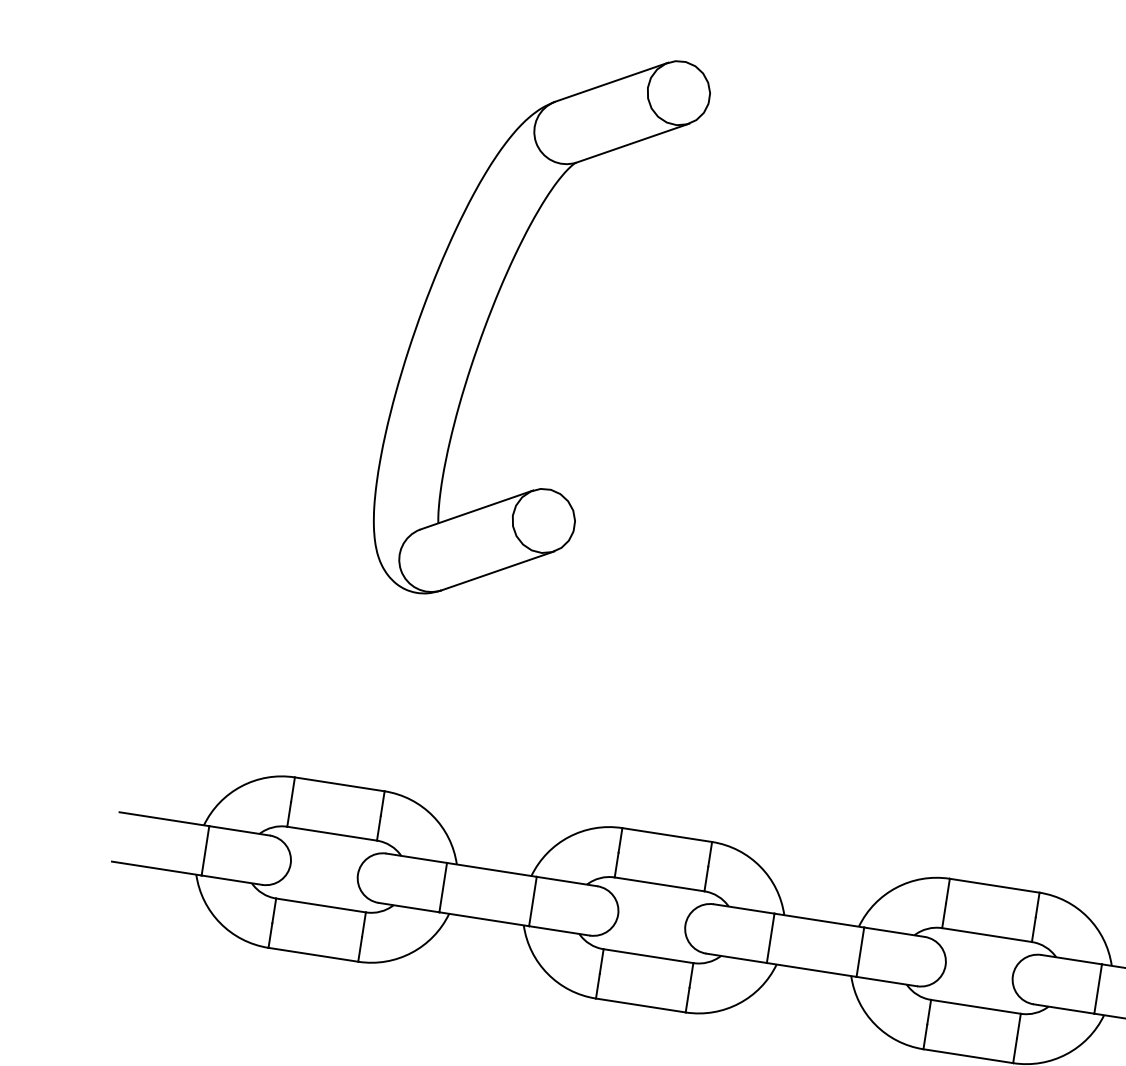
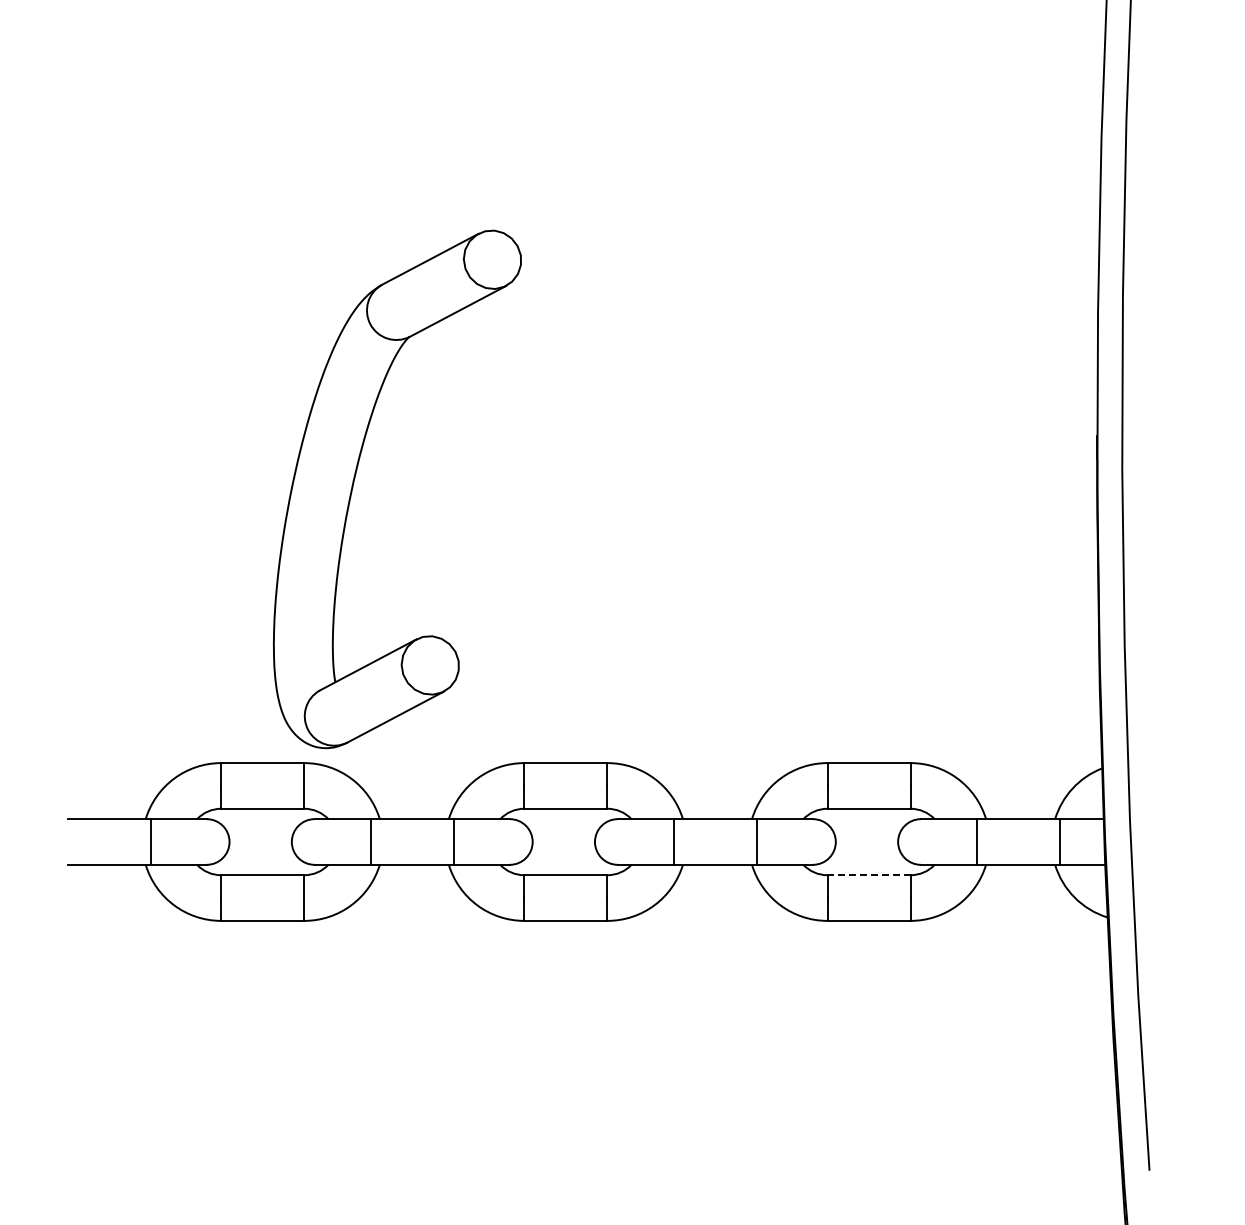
part: (494, 306) -> (355, 478), moved
line: (976, 1007) -> (869, 875), solid -> dashed

